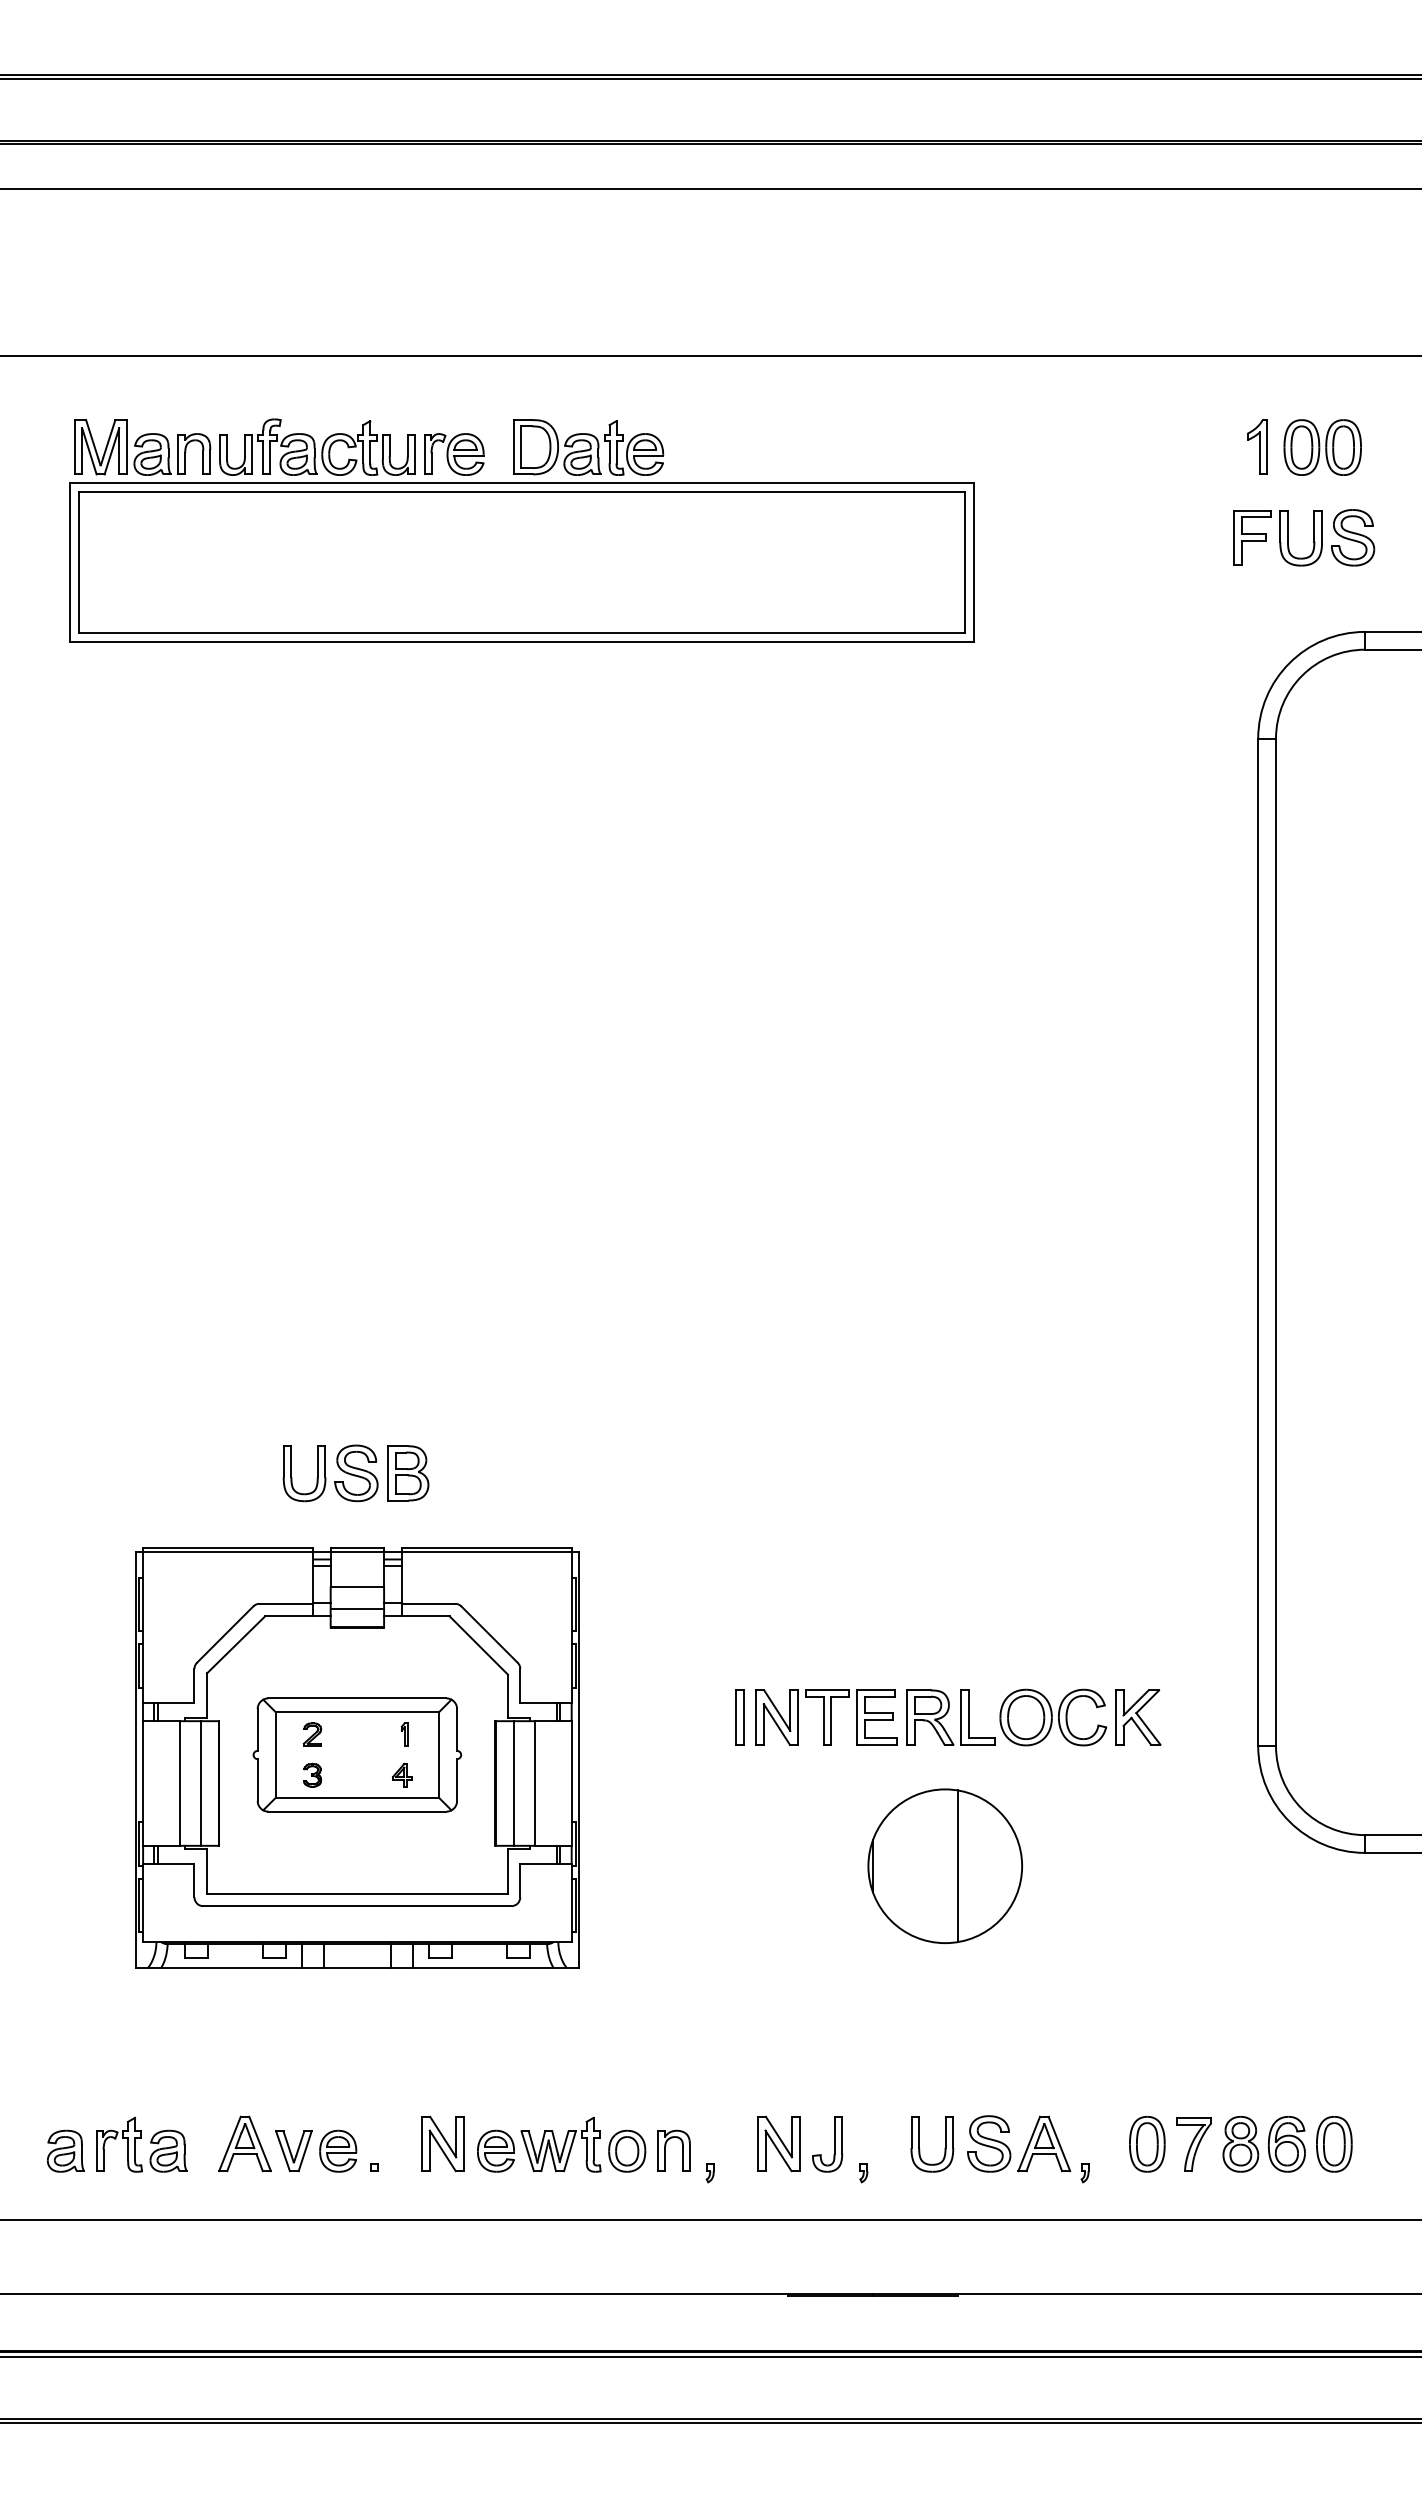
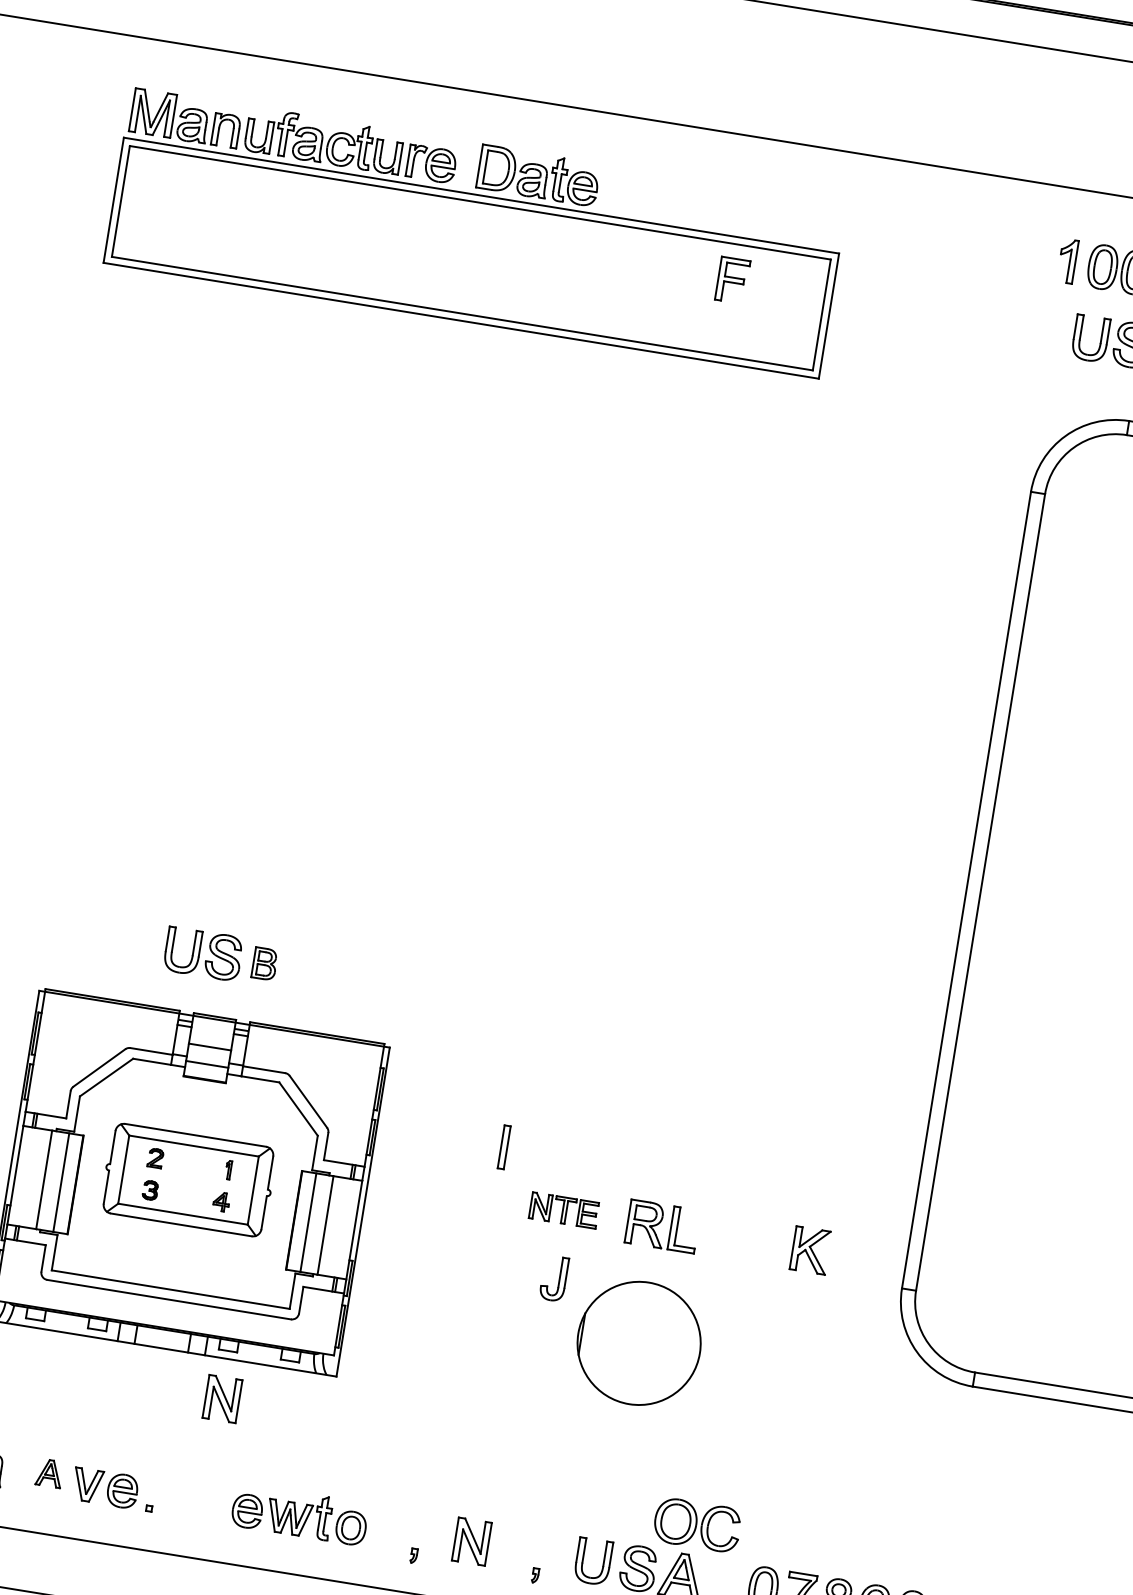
part: (1252, 537) -> (732, 280), moved
part: (408, 1473) -> (264, 964), size x0.7
part: (739, 1717) -> (503, 1147), moved
part: (826, 1717) -> (564, 1210), size x0.6
part: (1053, 1717) -> (697, 1525), moved
line: (957, 1866) -> (648, 1345), removed
part: (244, 2143) -> (49, 1472), size x0.6
part: (442, 2143) -> (222, 1398), moved
part: (834, 2144) -> (559, 1279), moved
part: (665, 2150) -> (381, 1532), removed

